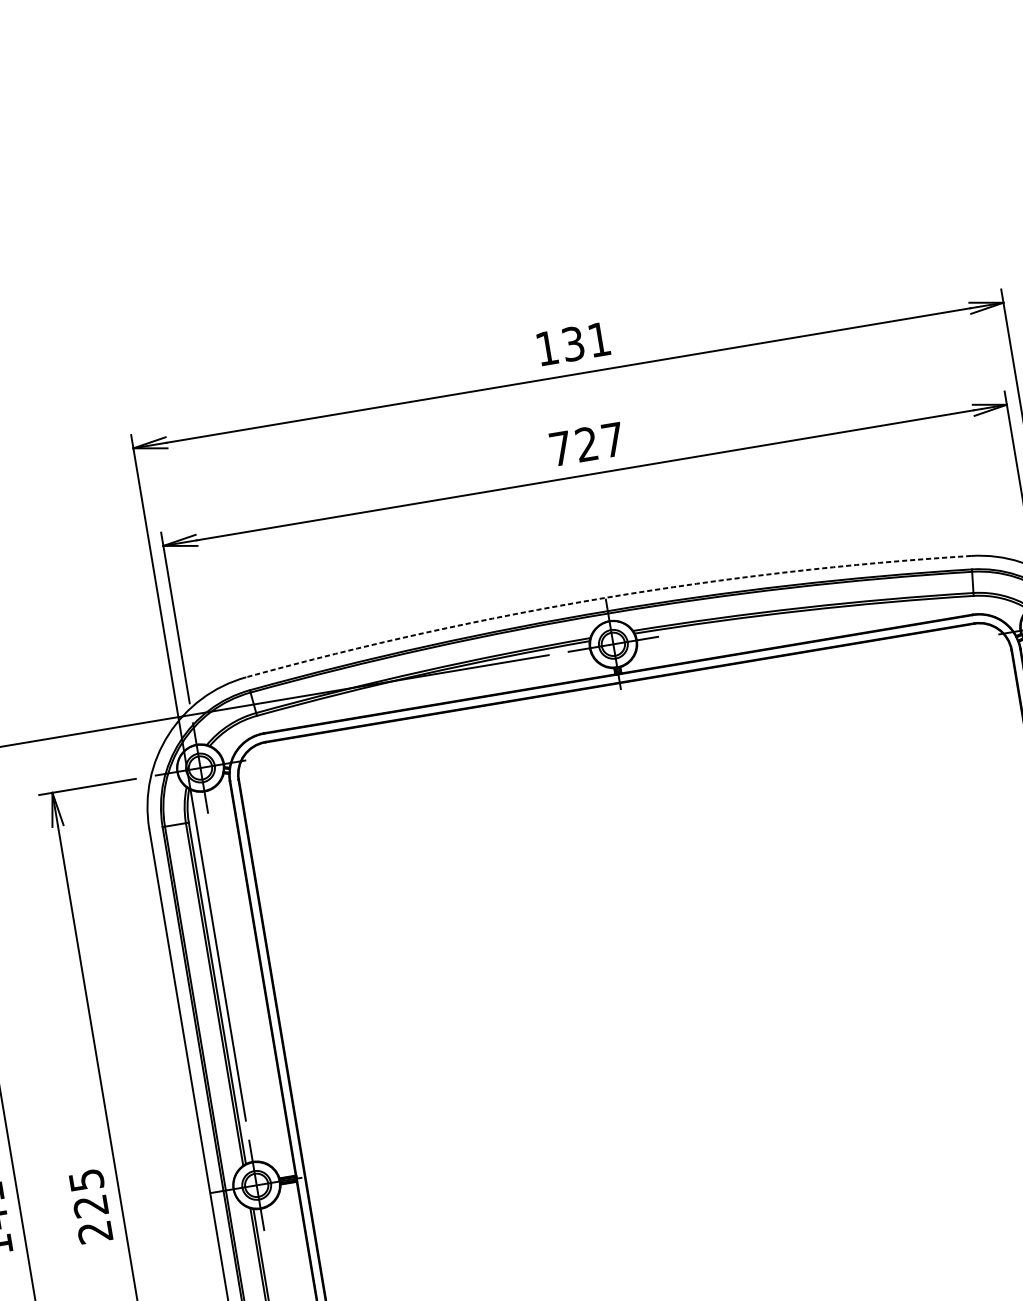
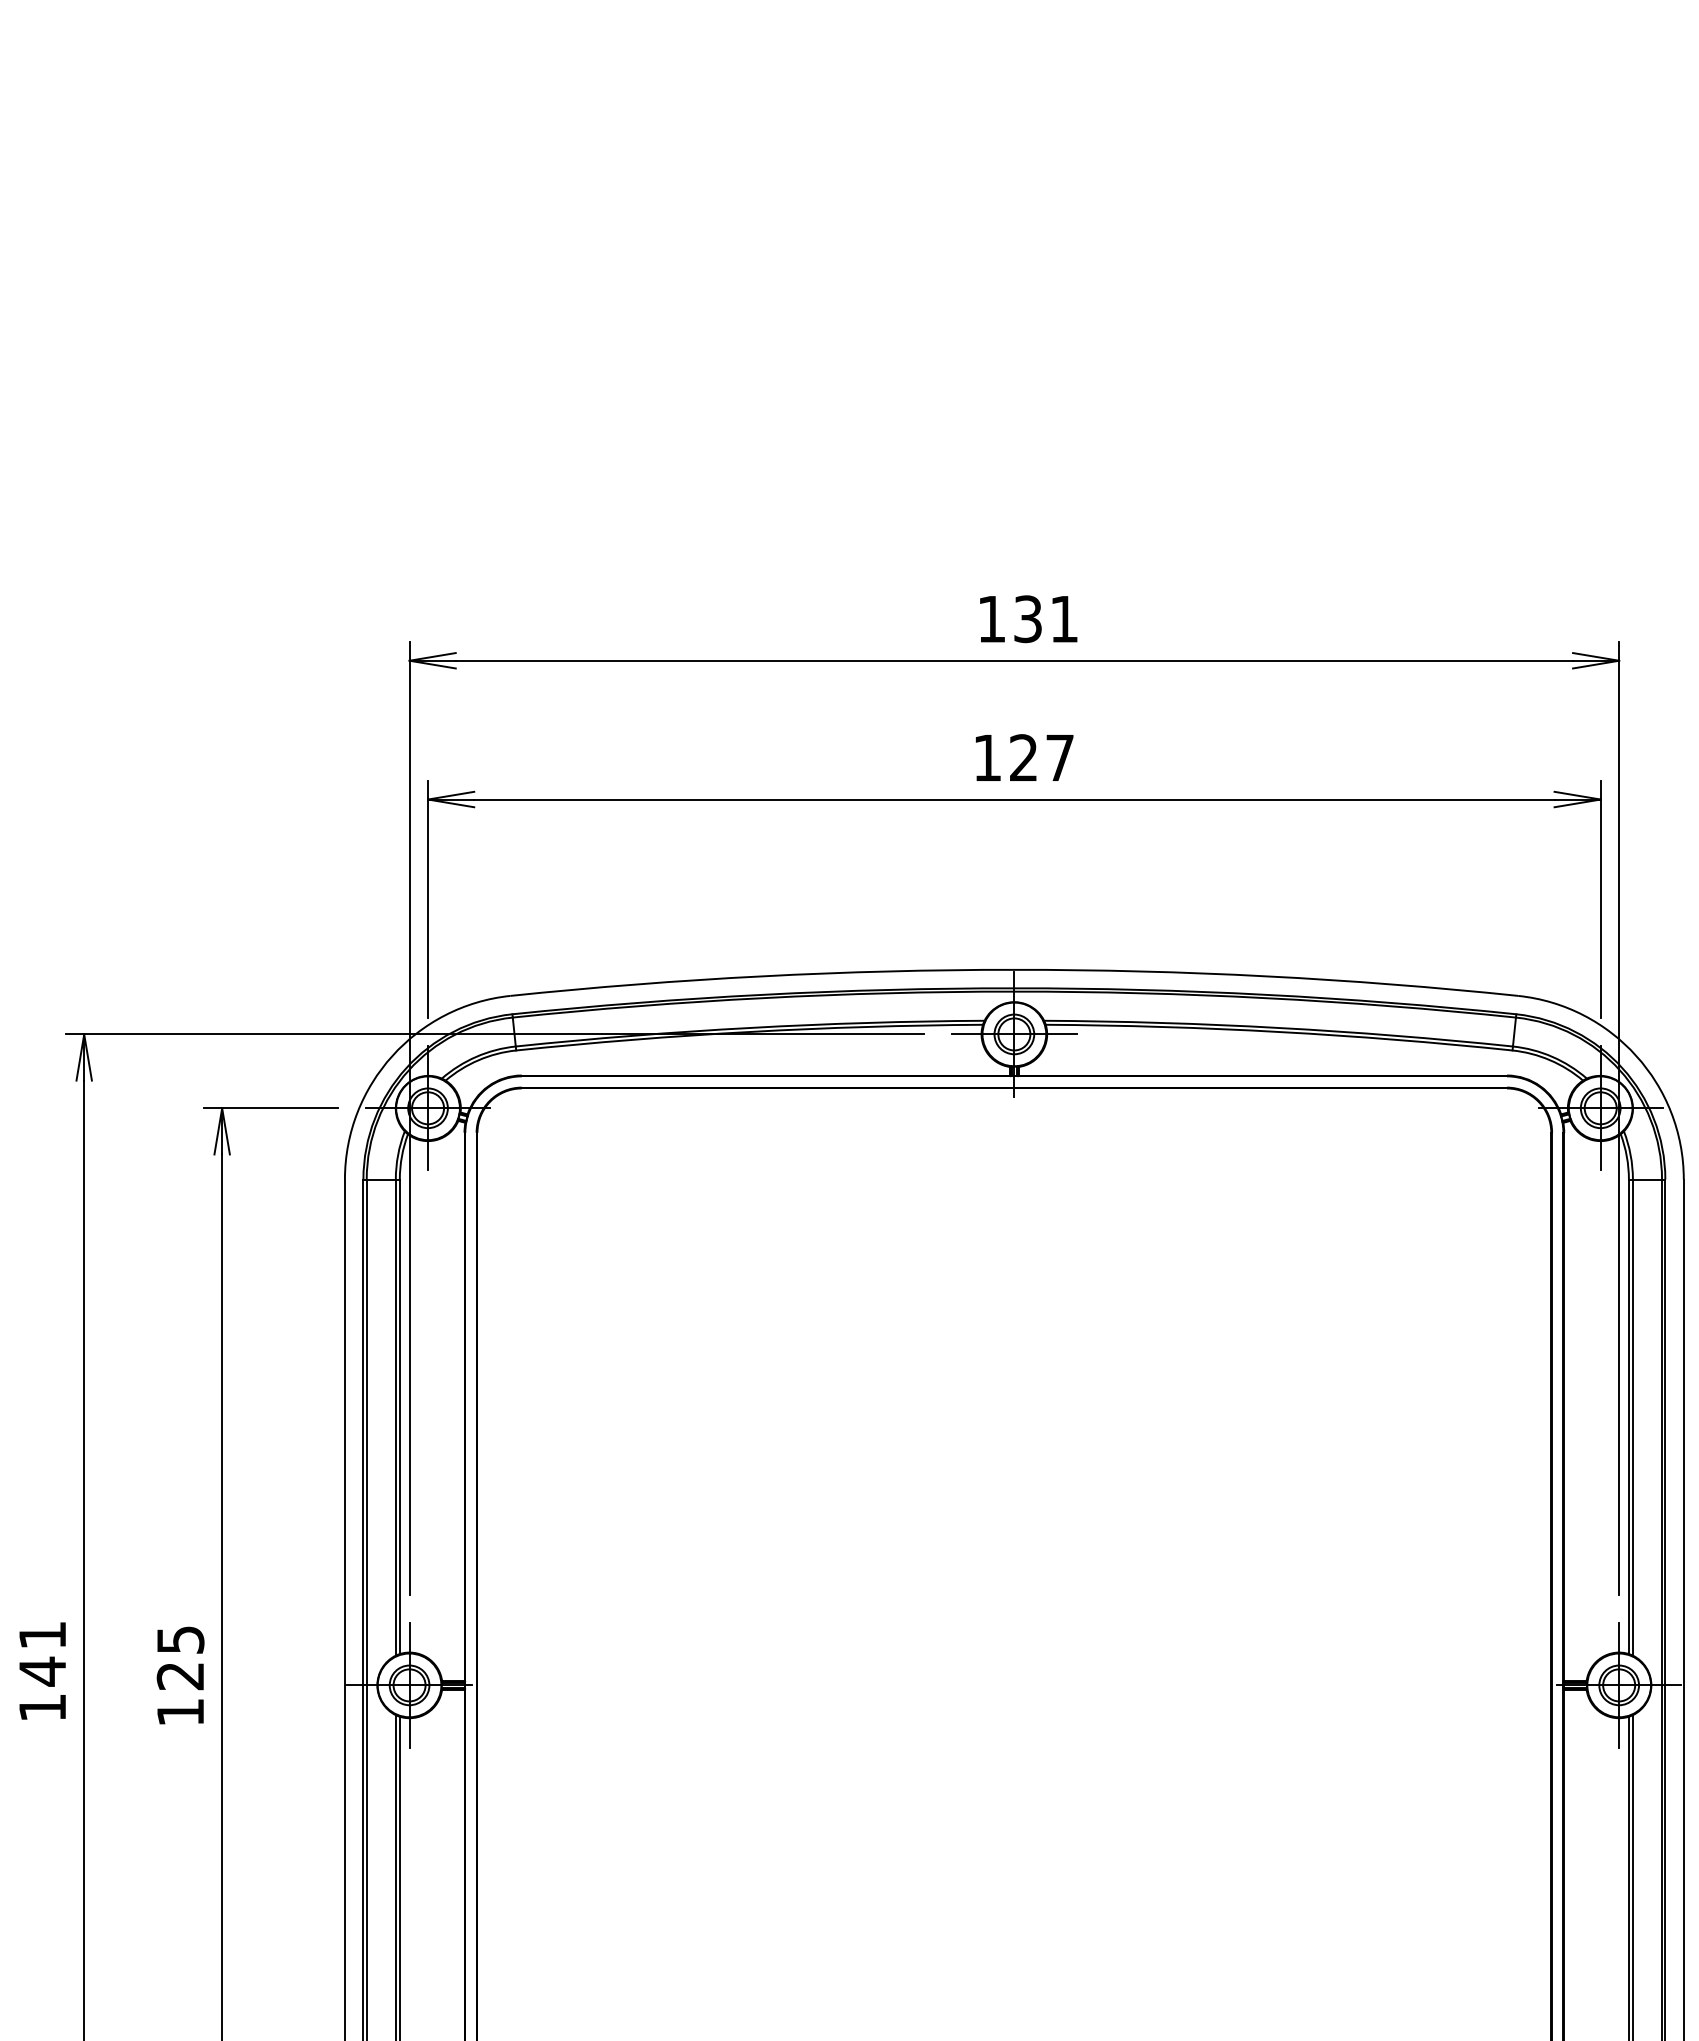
text: (560, 448) -> (987, 757), 727 -> 127
arc: (605, 597) -> (1014, 969), dashed -> solid
text: (94, 1232) -> (179, 1712), 225 -> 125

